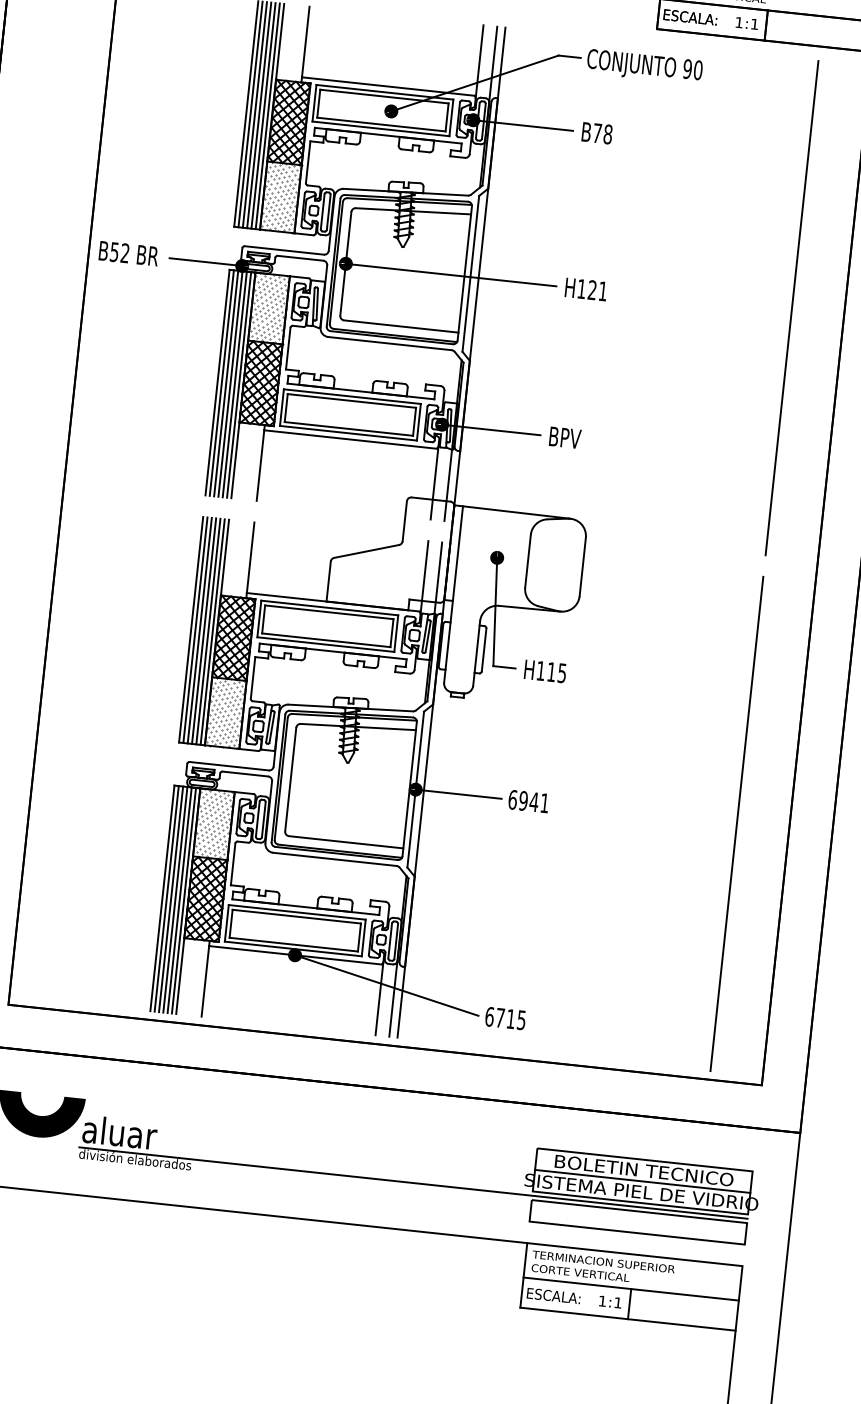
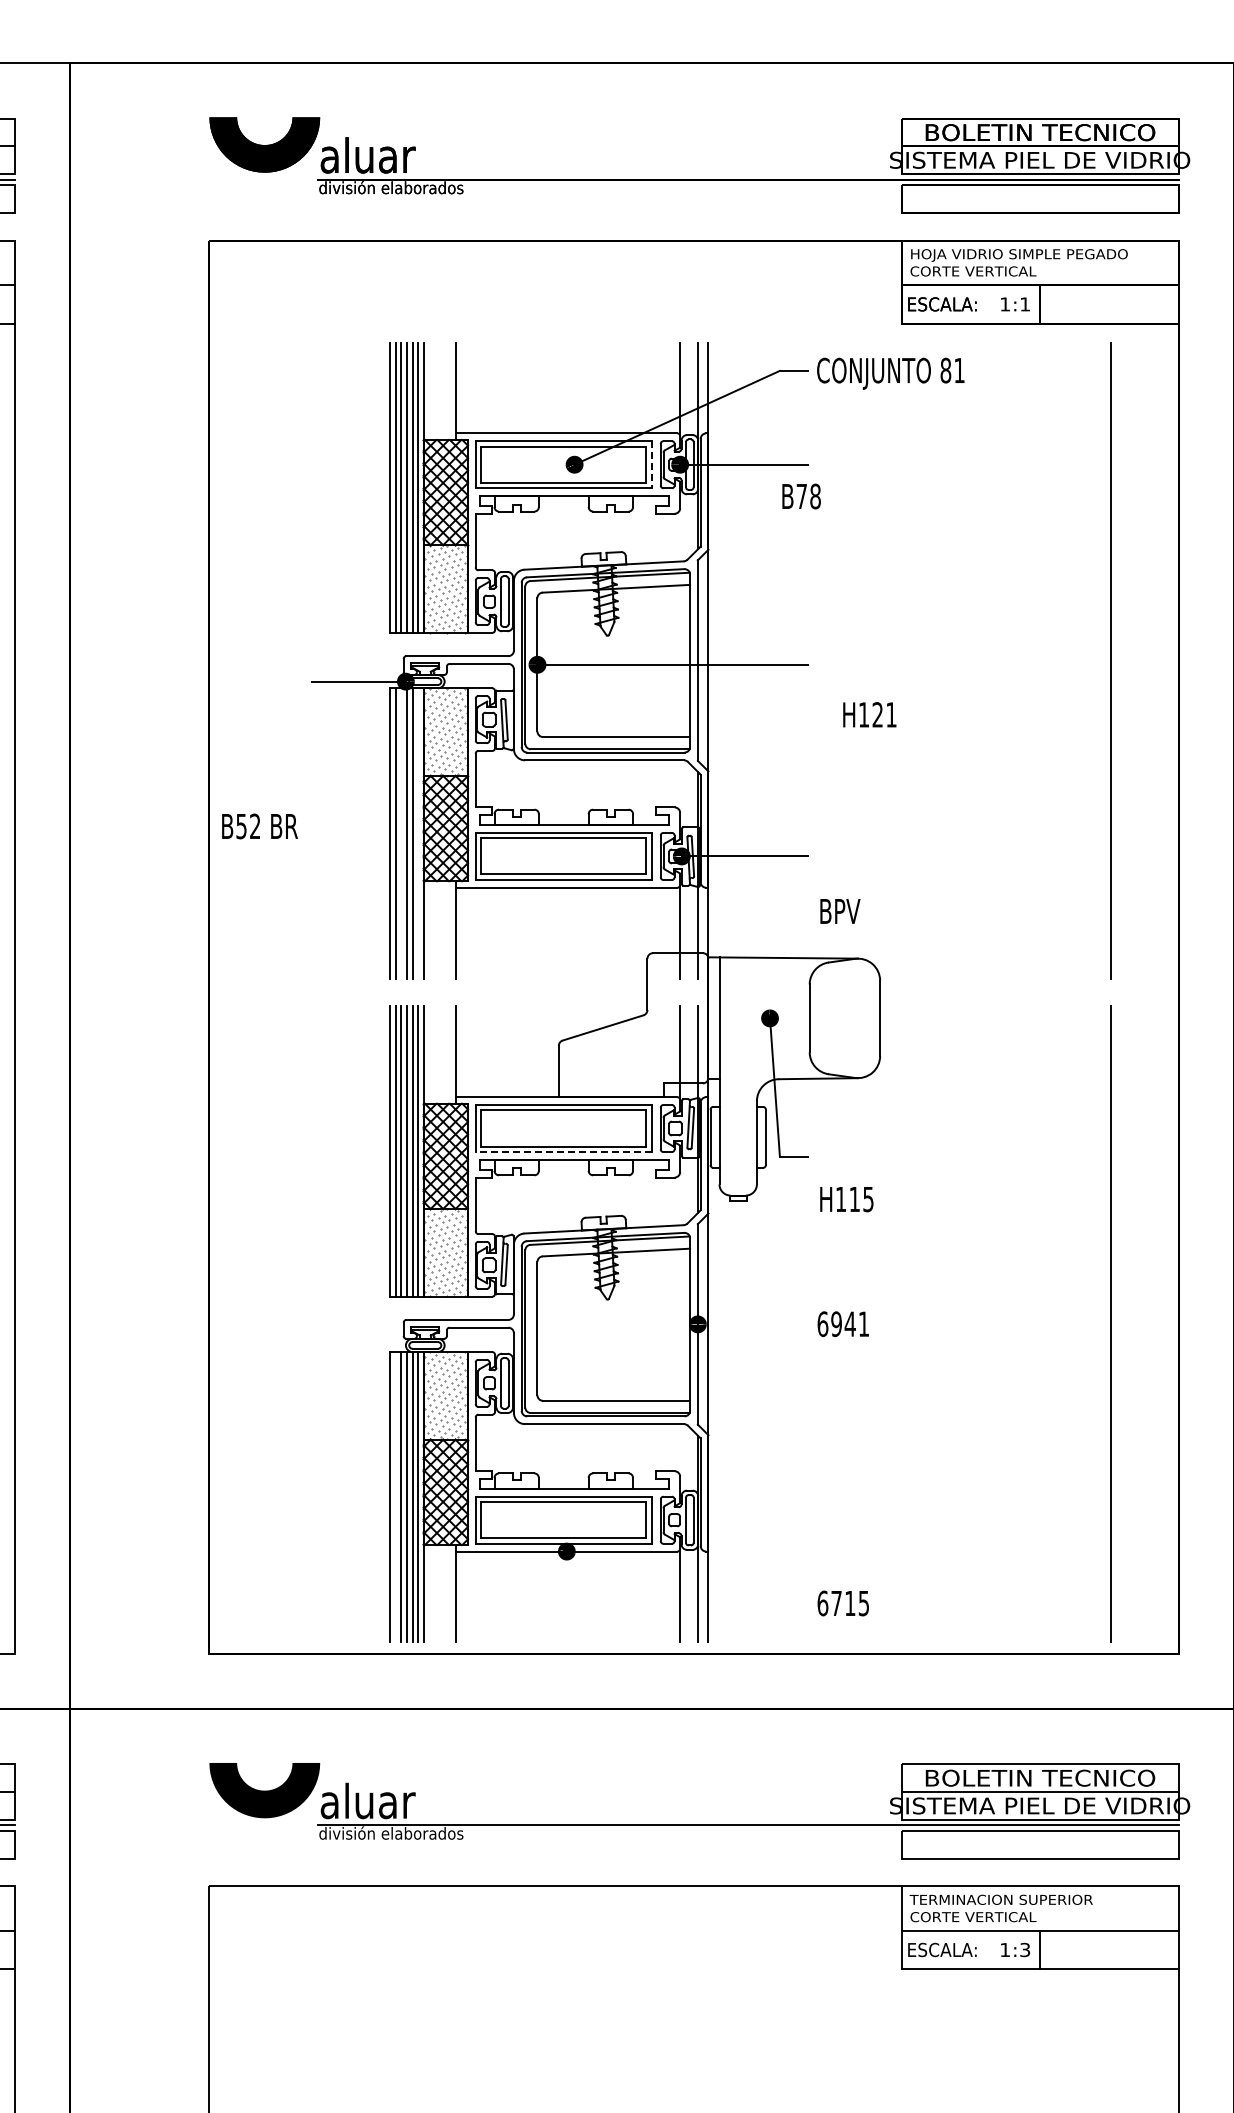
text: (692, 69) -> (952, 370), 90 -> 81
line: (451, 117) -> (651, 464), solid -> dashed
text: (597, 133) -> (801, 496), moved
text: (128, 253) -> (259, 826), moved
text: (585, 289) -> (869, 714), moved
line: (226, 383) -> (401, 833), removed
line: (239, 385) -> (418, 833), removed
text: (565, 437) -> (840, 911), moved
line: (325, 644) -> (563, 1152), solid -> dashed
text: (545, 671) -> (846, 1199), moved
line: (458, 794) -> (752, 1324), removed
line: (166, 899) -> (395, 1497), removed
line: (386, 985) -> (687, 1577), removed
text: (618, 1302) -> (1025, 1949), 1:1 -> 1:3

